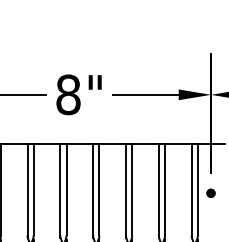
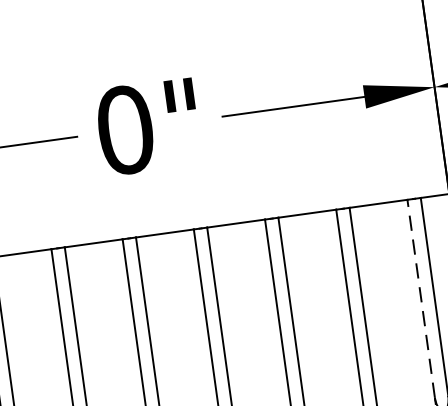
text: (68, 94) -> (125, 129), 8" -> 0"
line: (191, 189) -> (420, 298), solid -> dashed

